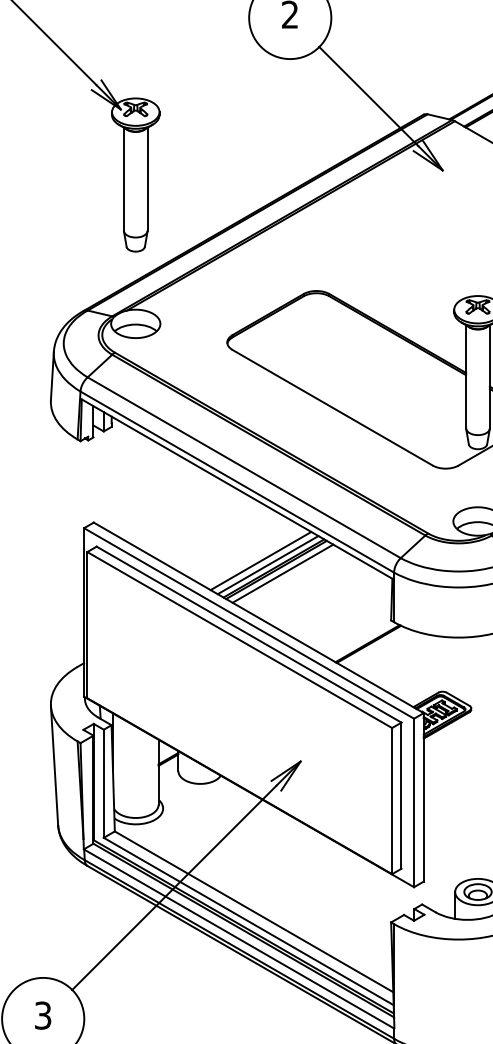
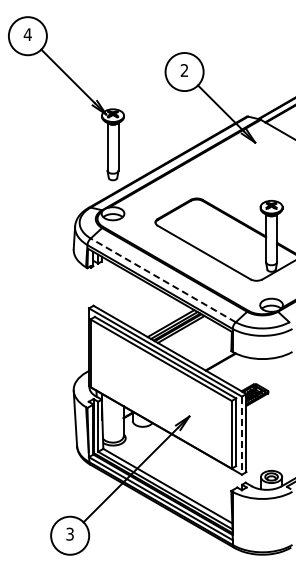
line: (244, 467) -> (163, 280), solid -> dashed
line: (413, 804) -> (241, 436), solid -> dashed

